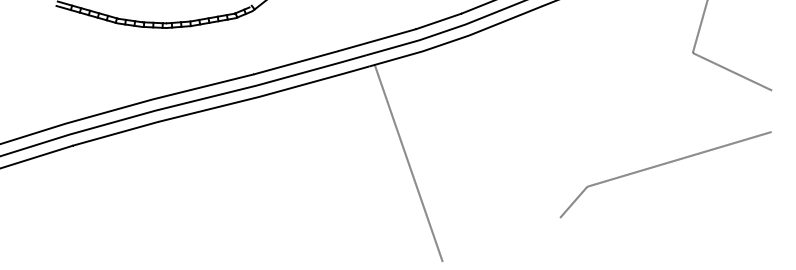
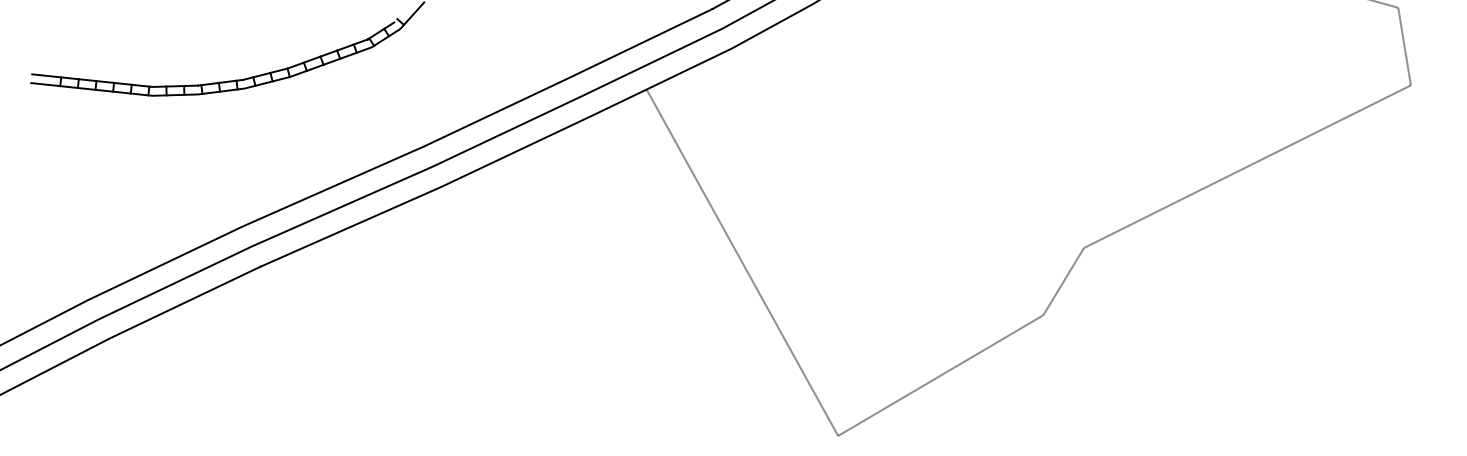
line: (771, 110) -> (1403, 45), added
line: (501, 239) -> (940, 374), added

